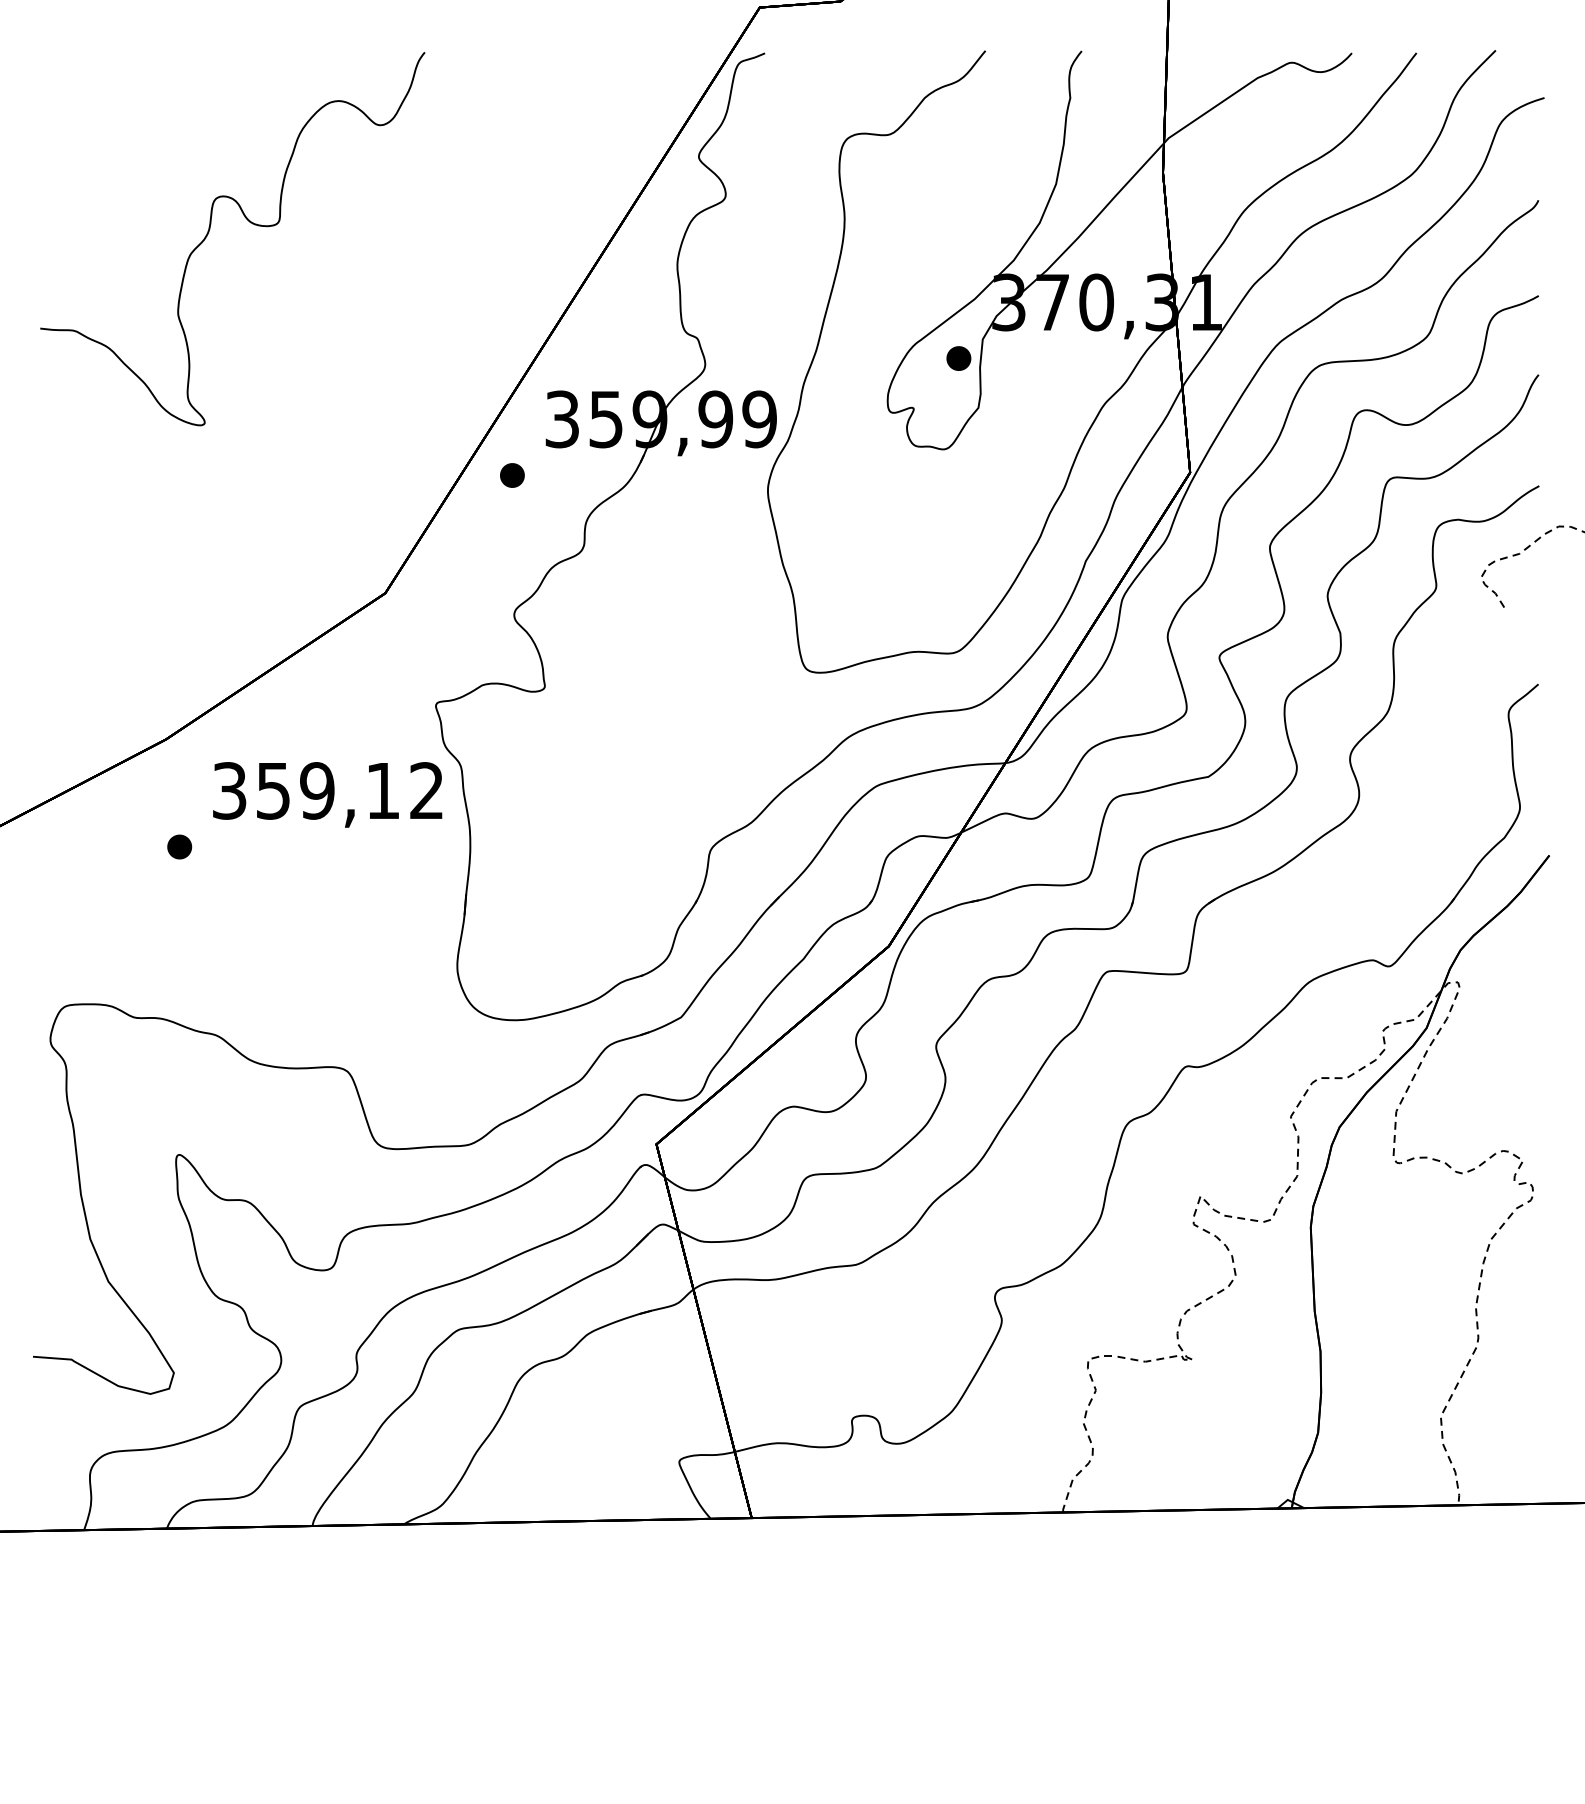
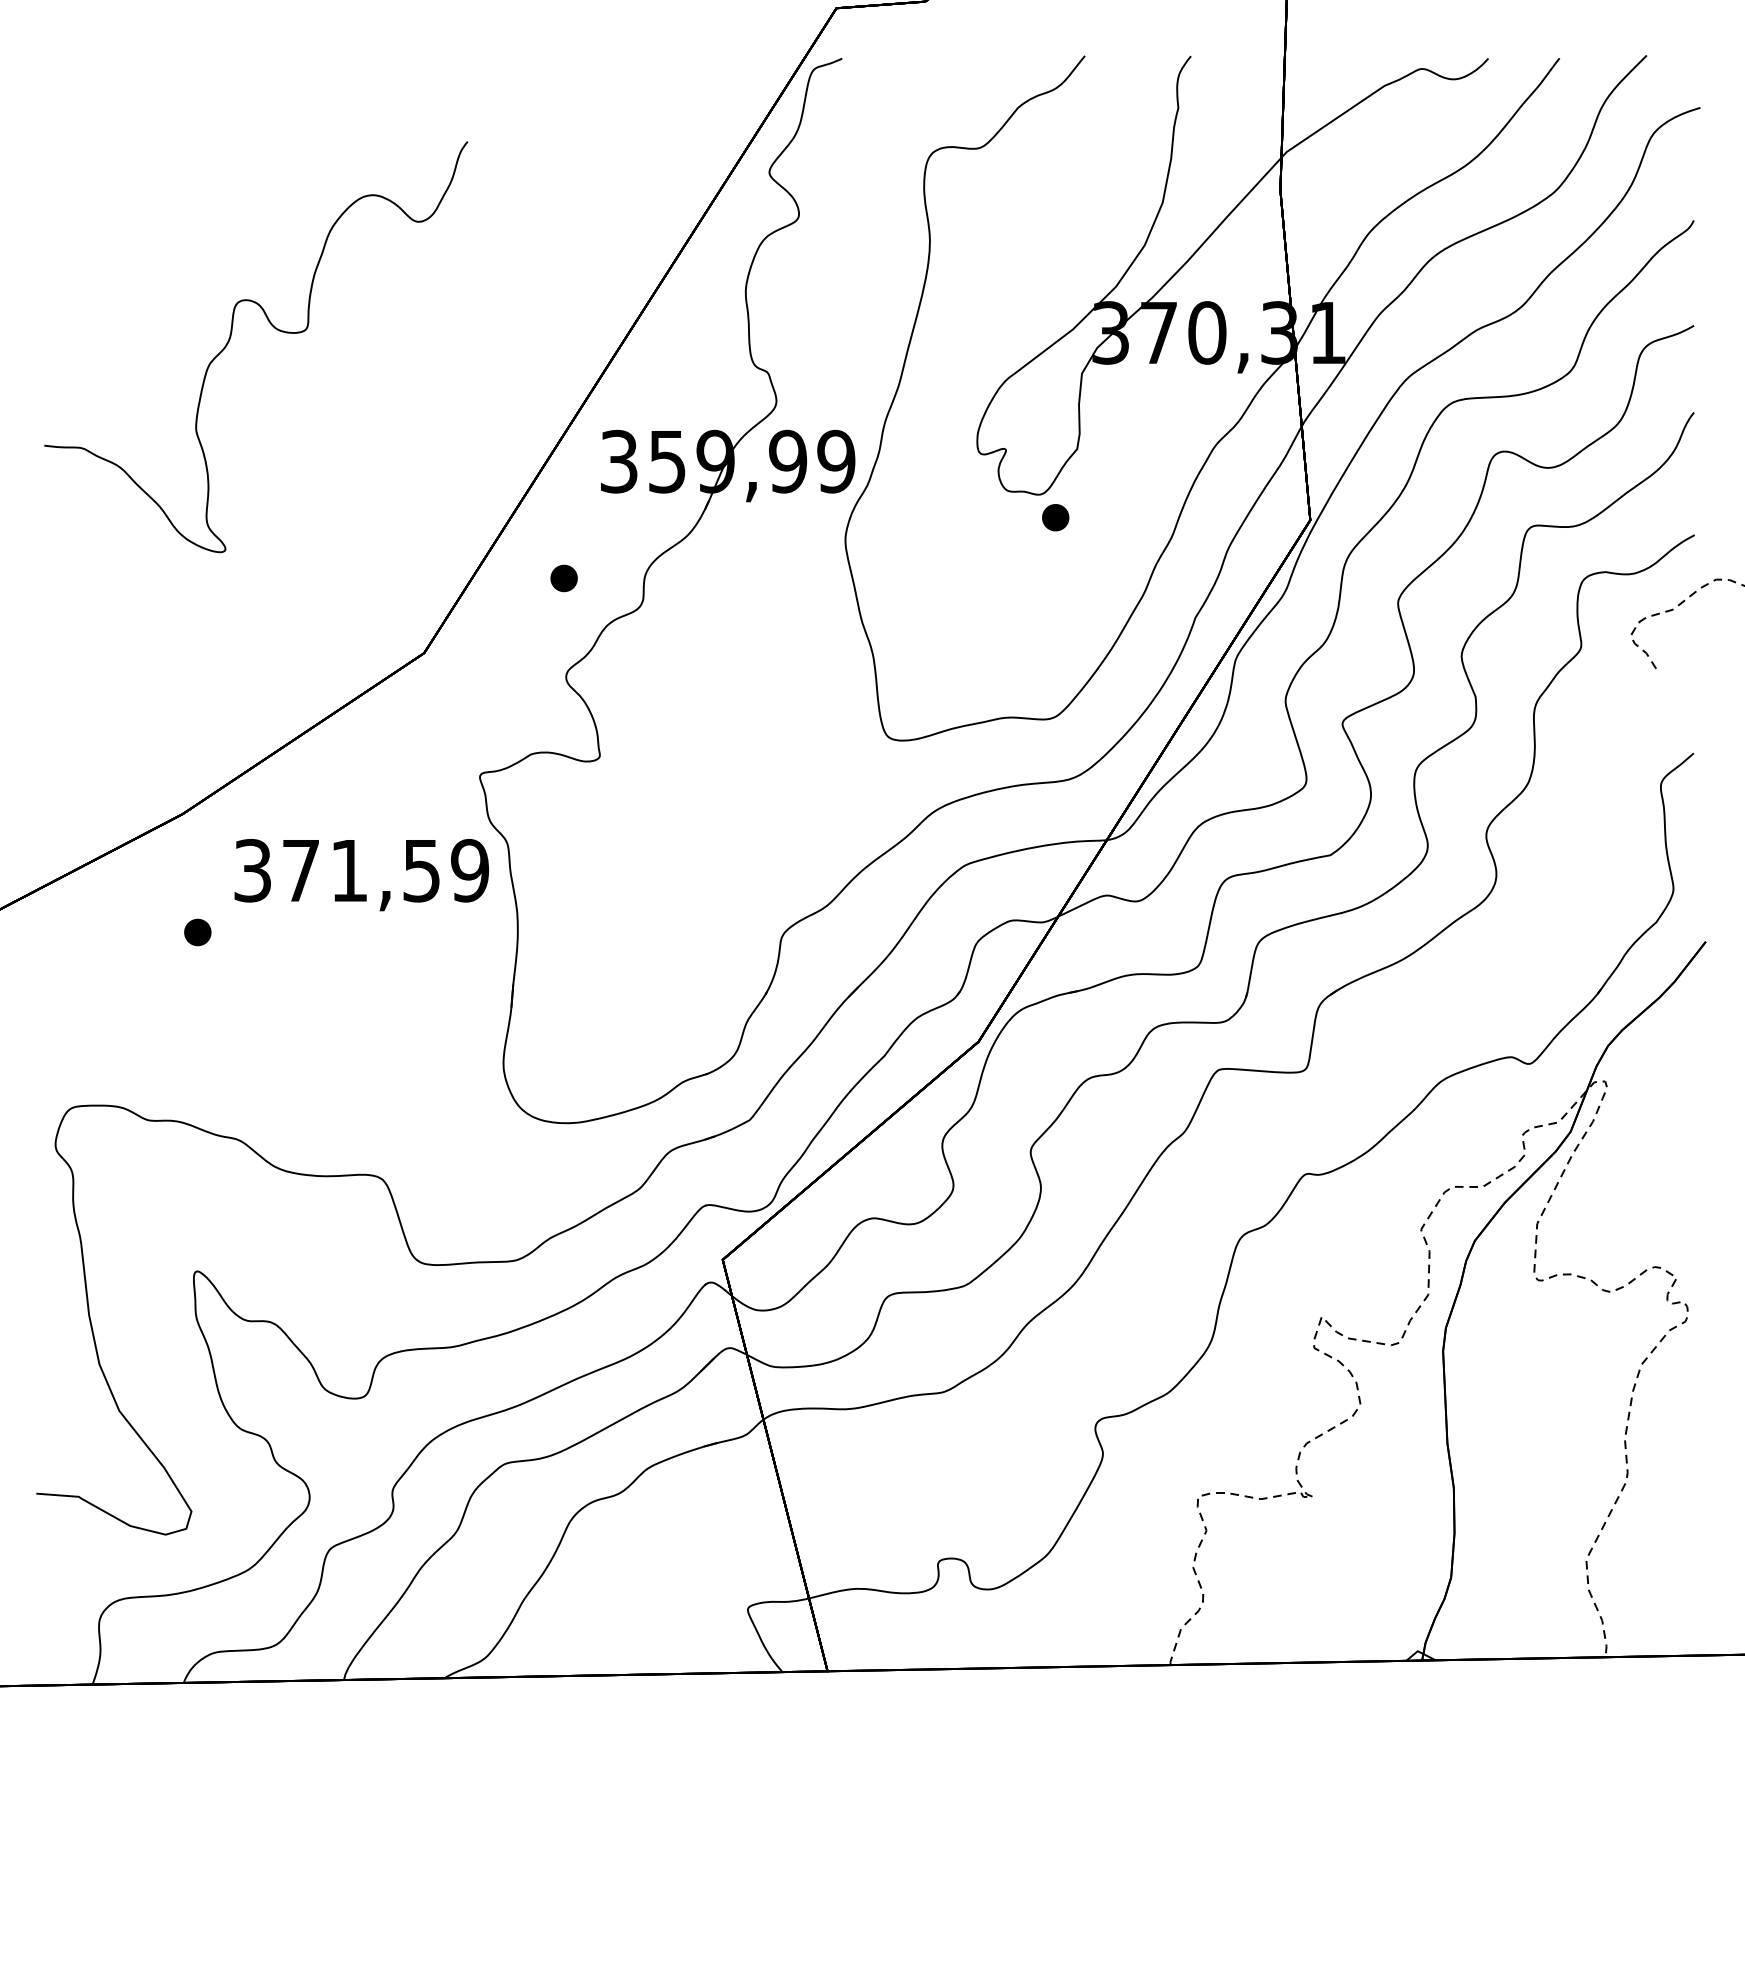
curve: (249, 222) -> (274, 328), moved
part: (958, 358) -> (1055, 517), moved
part: (511, 475) -> (563, 578), moved
text: (351, 790) -> (386, 870), 359,12 -> 371,59

